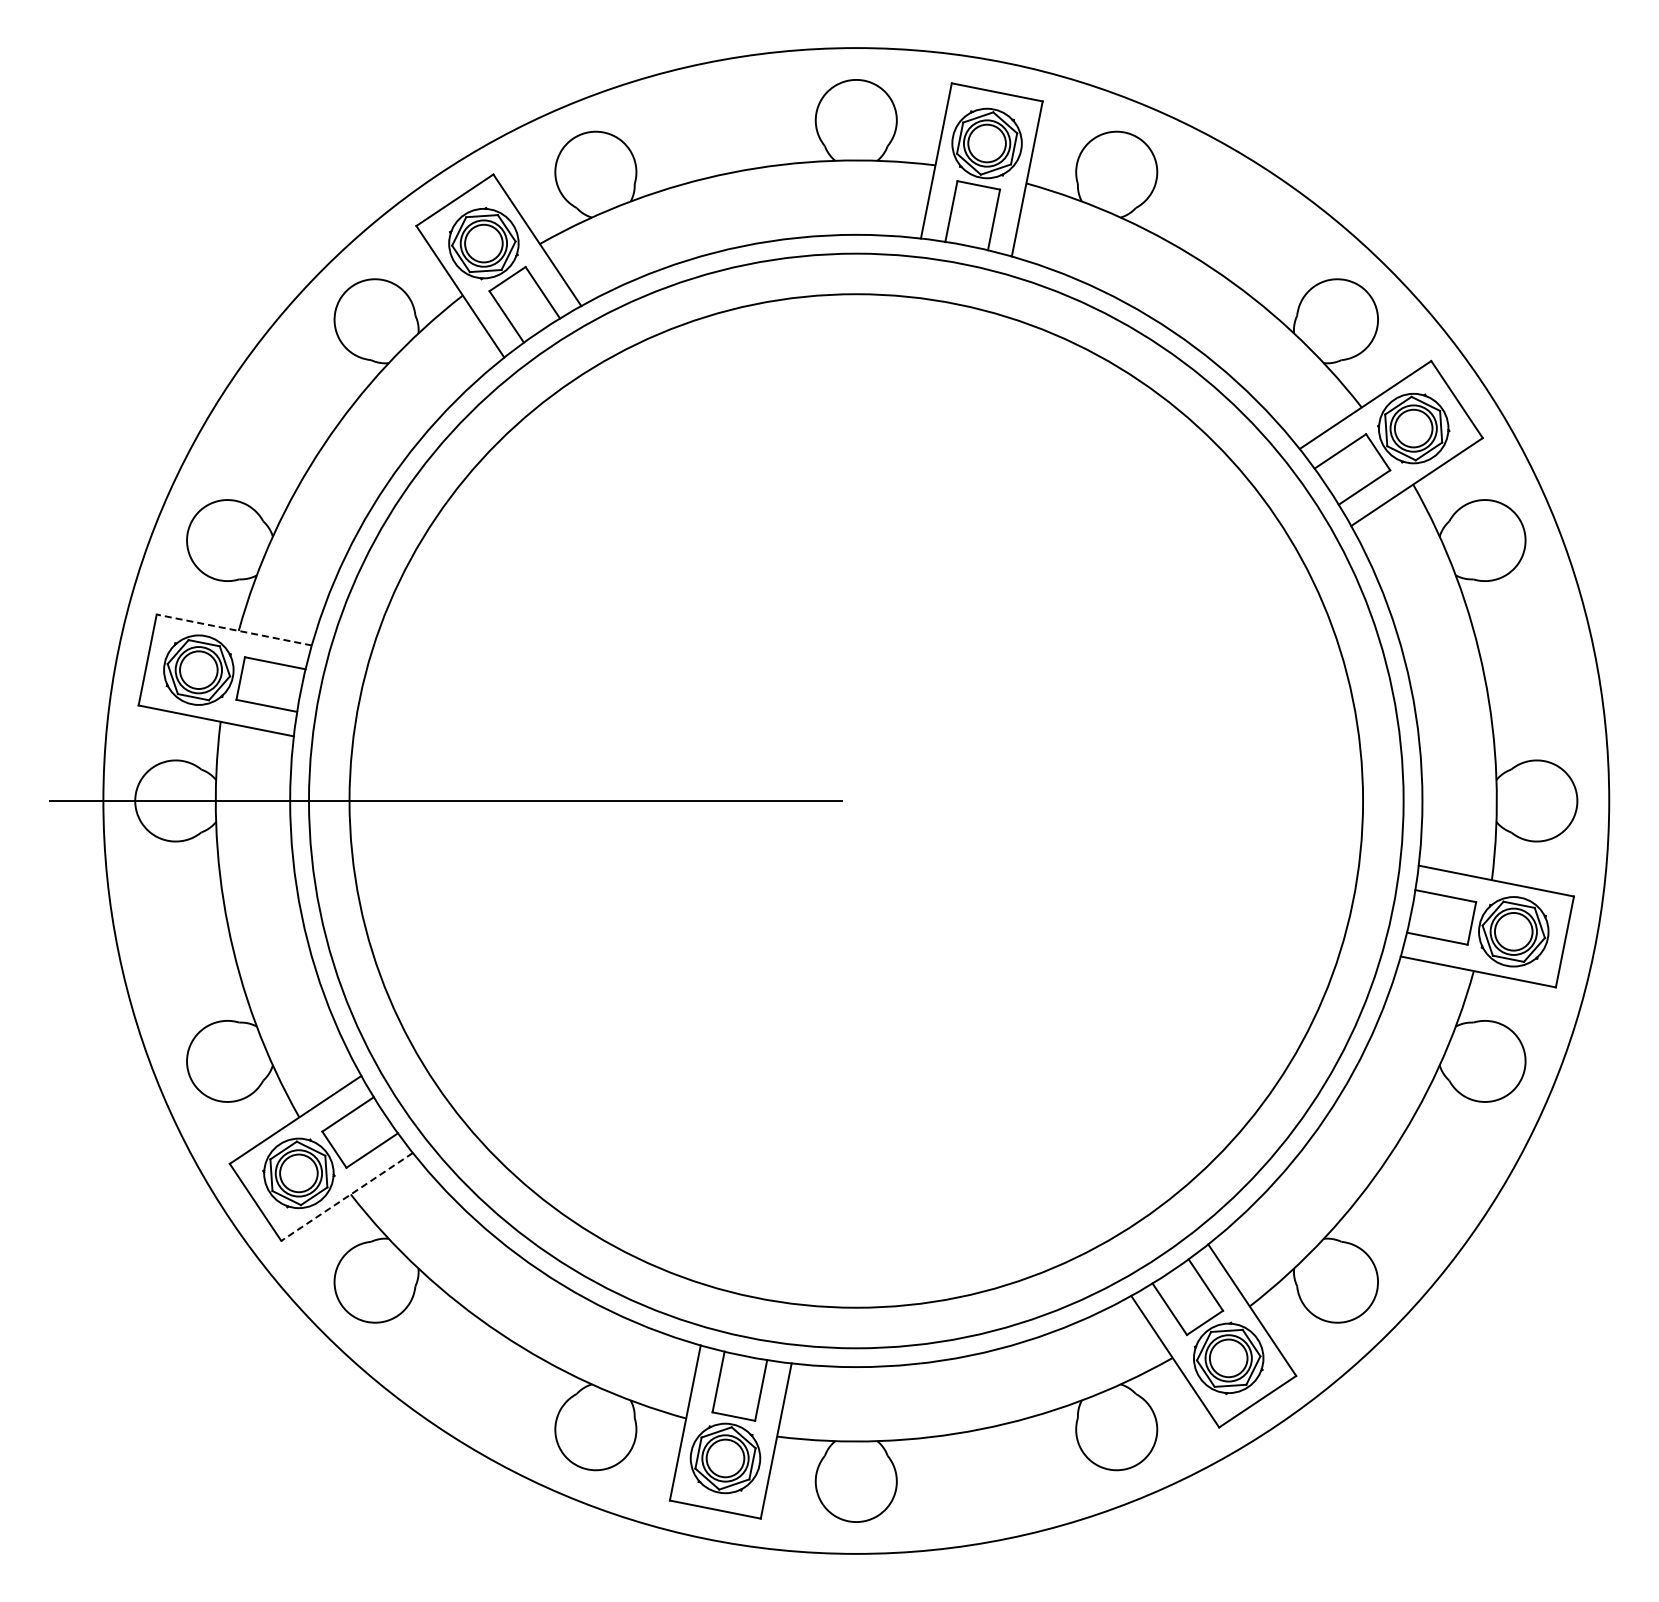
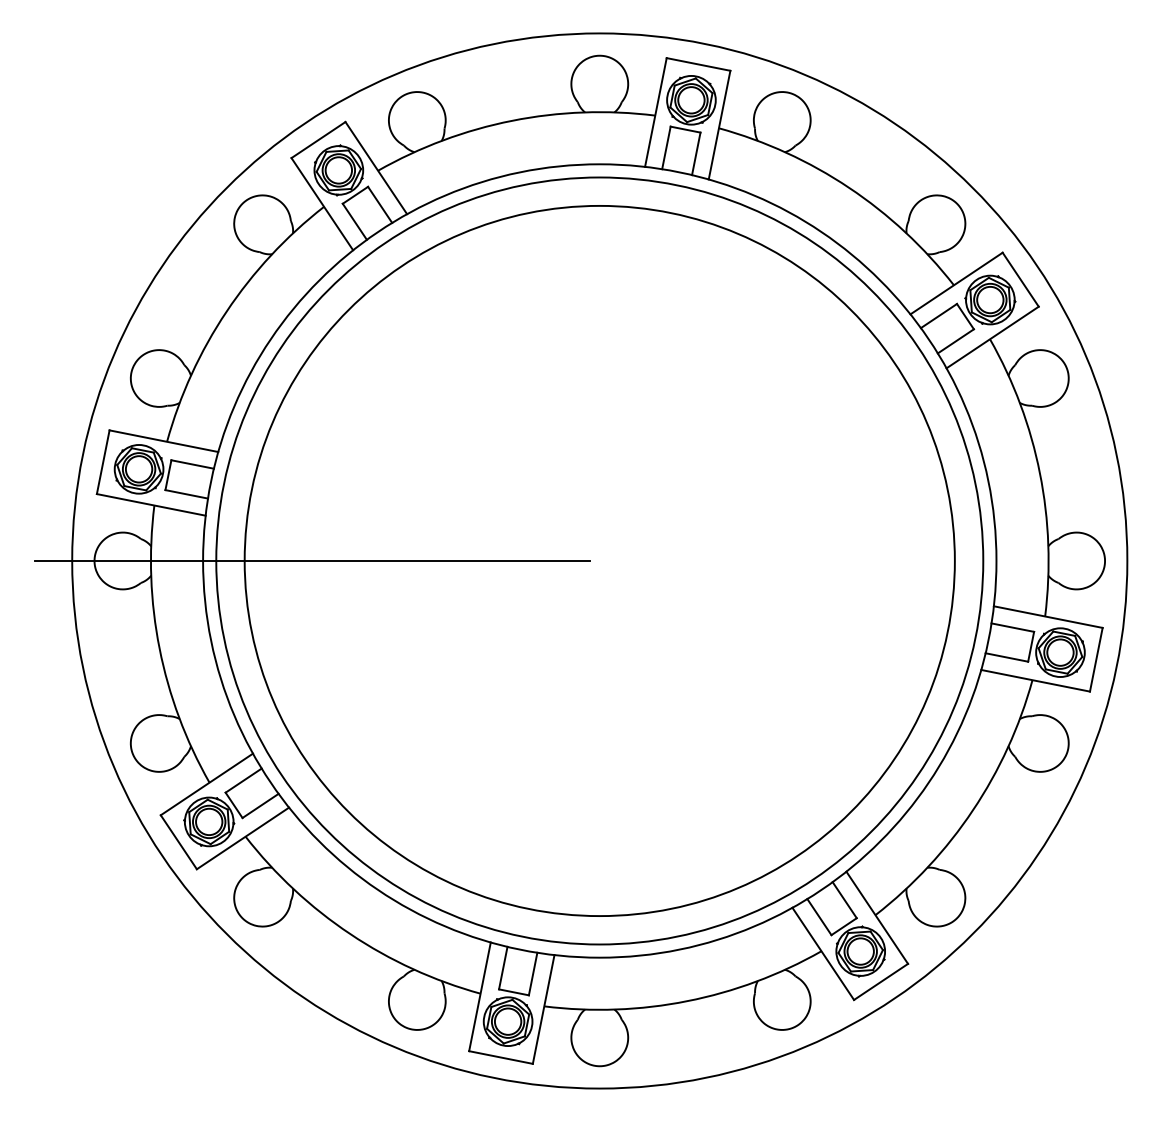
line: (233, 629) -> (163, 440), dashed -> solid
line: (346, 1197) -> (242, 838), dashed -> solid

